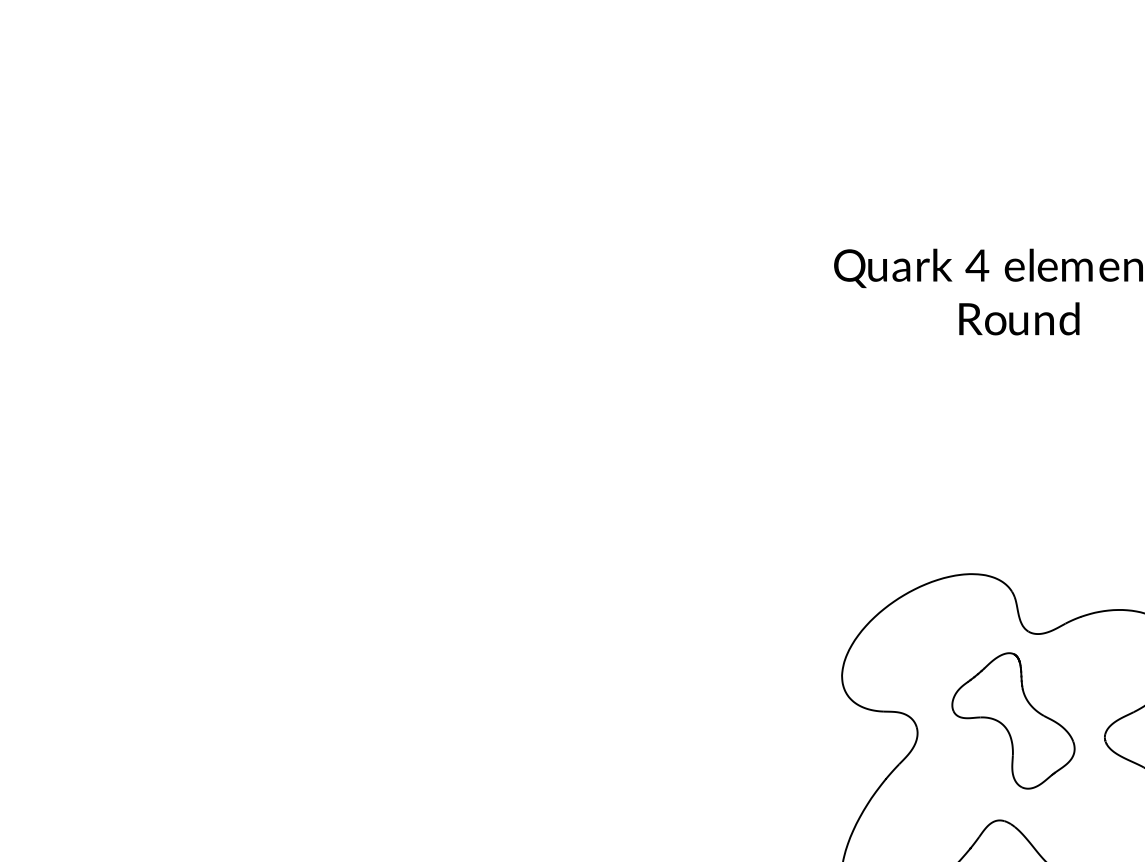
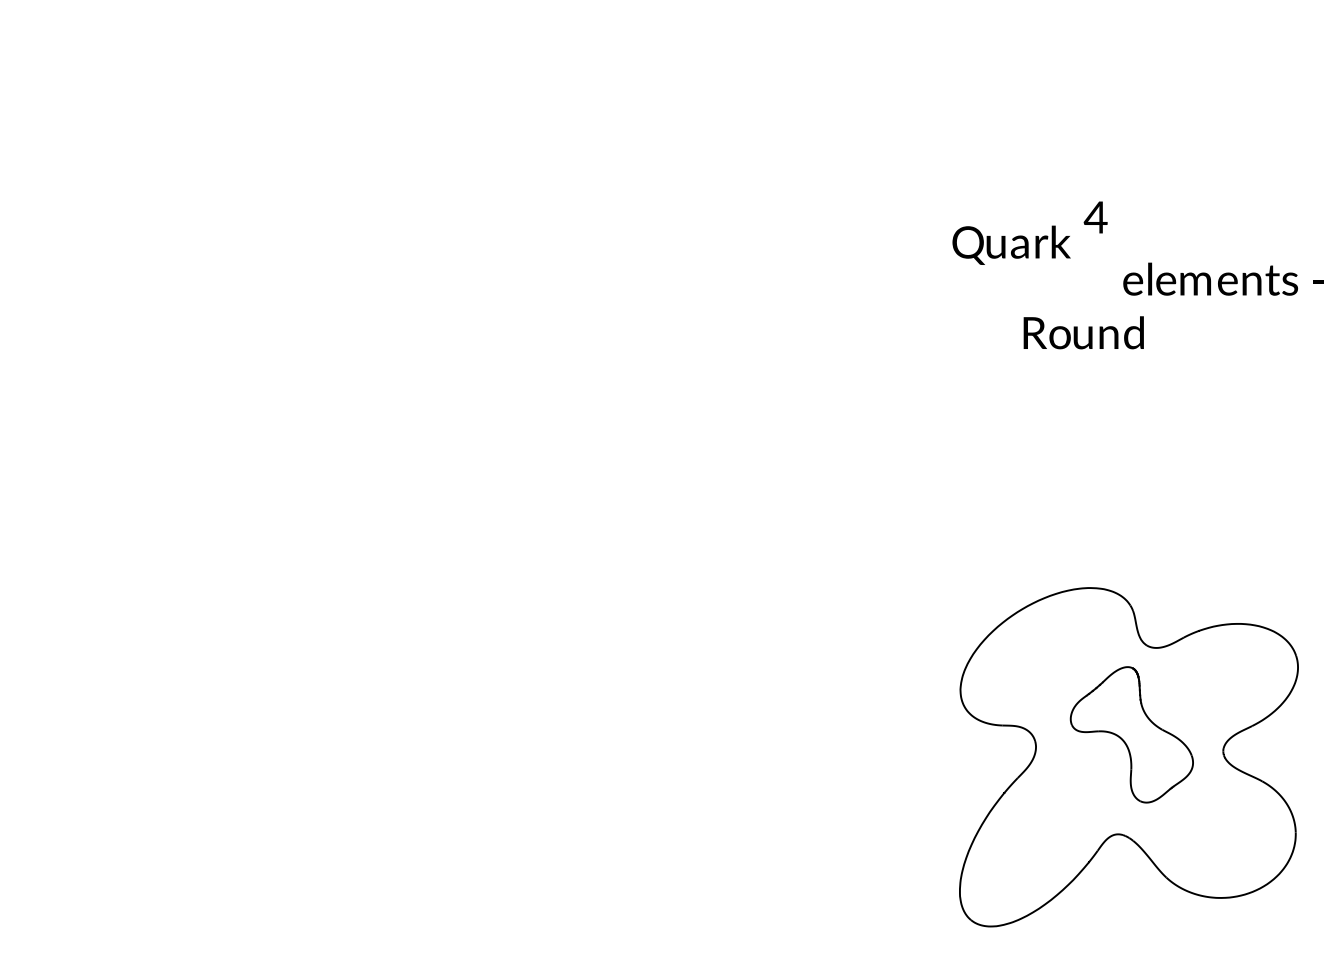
text: (977, 265) -> (1095, 217), moved
text: (893, 267) -> (1011, 244), moved
text: (1019, 318) -> (1083, 332), moved

